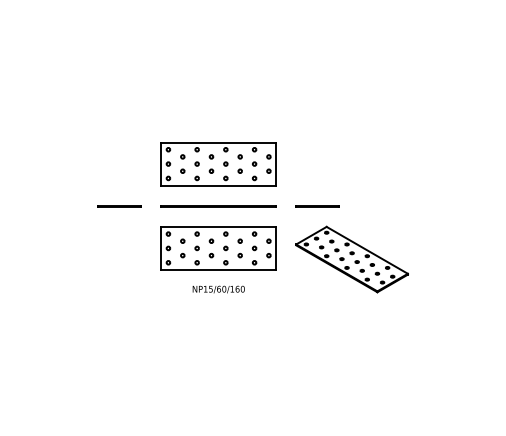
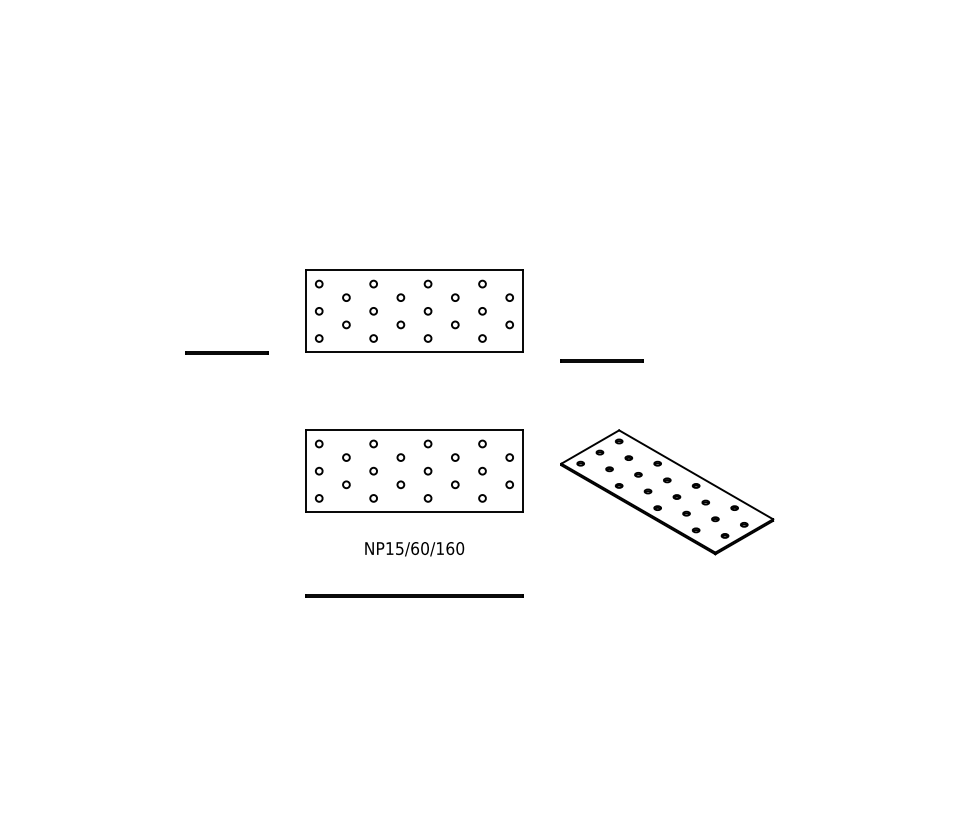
line: (119, 206) -> (226, 353), moved
line: (218, 206) -> (414, 596), moved
line: (317, 206) -> (601, 361), moved

